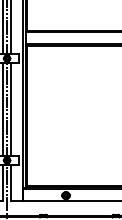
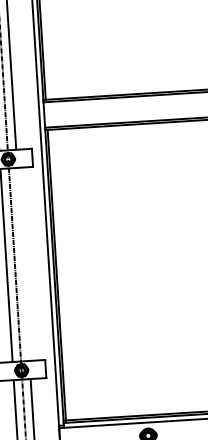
line: (11, 109) -> (23, 264), removed

